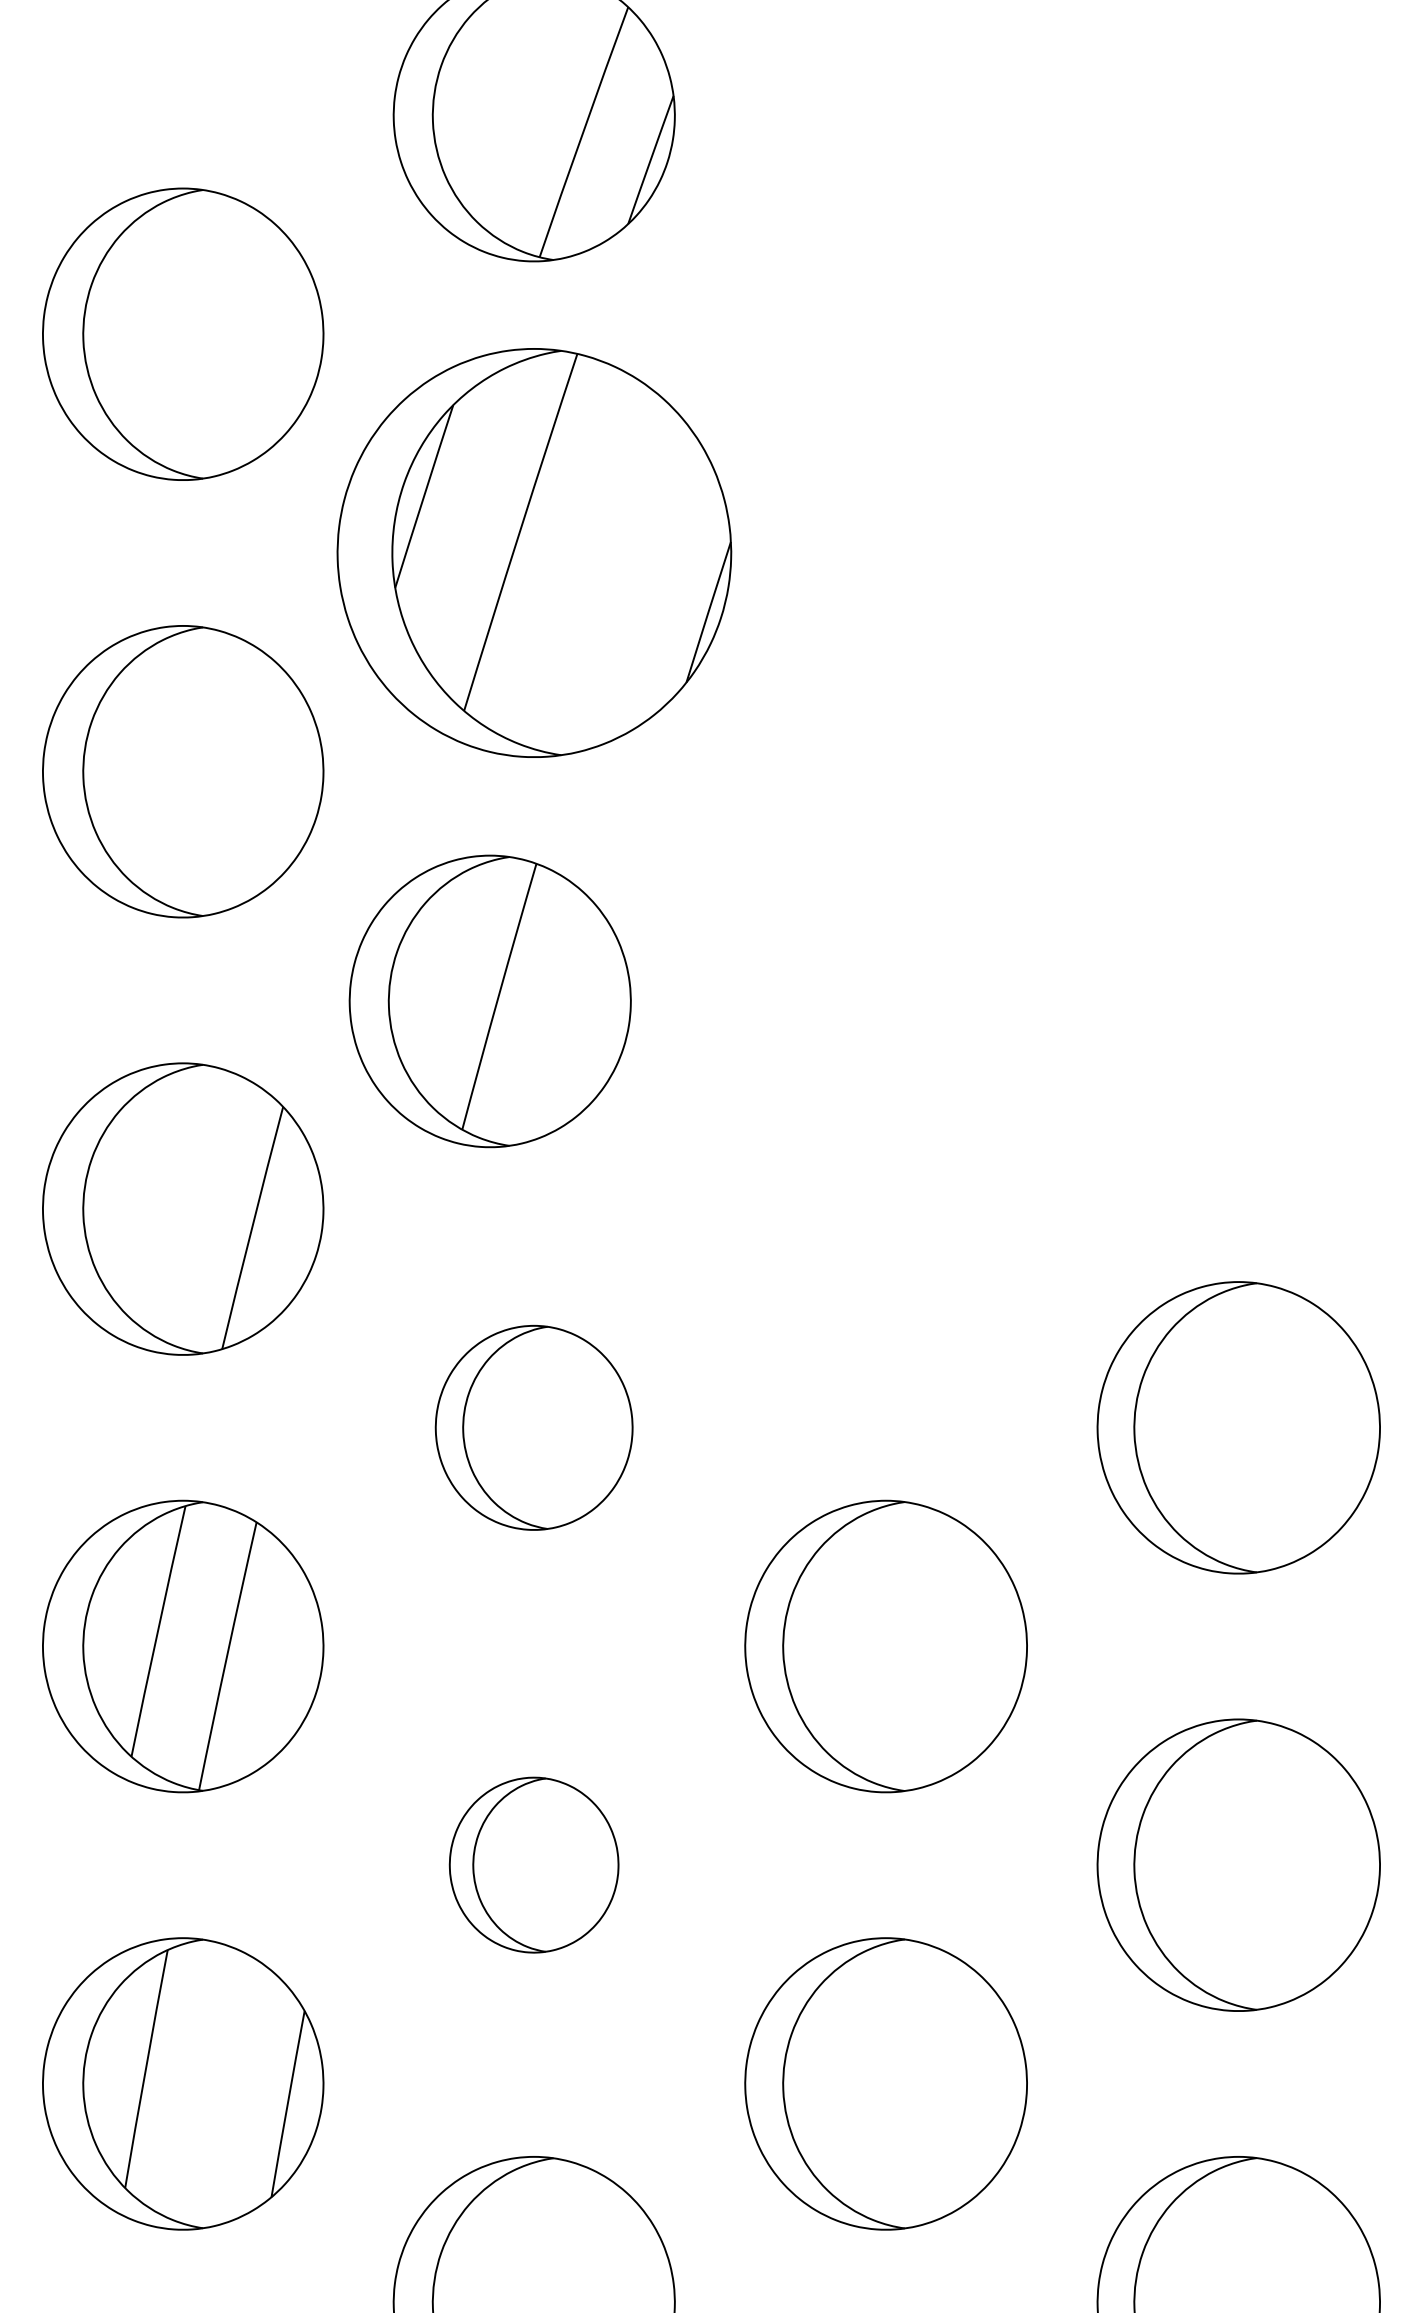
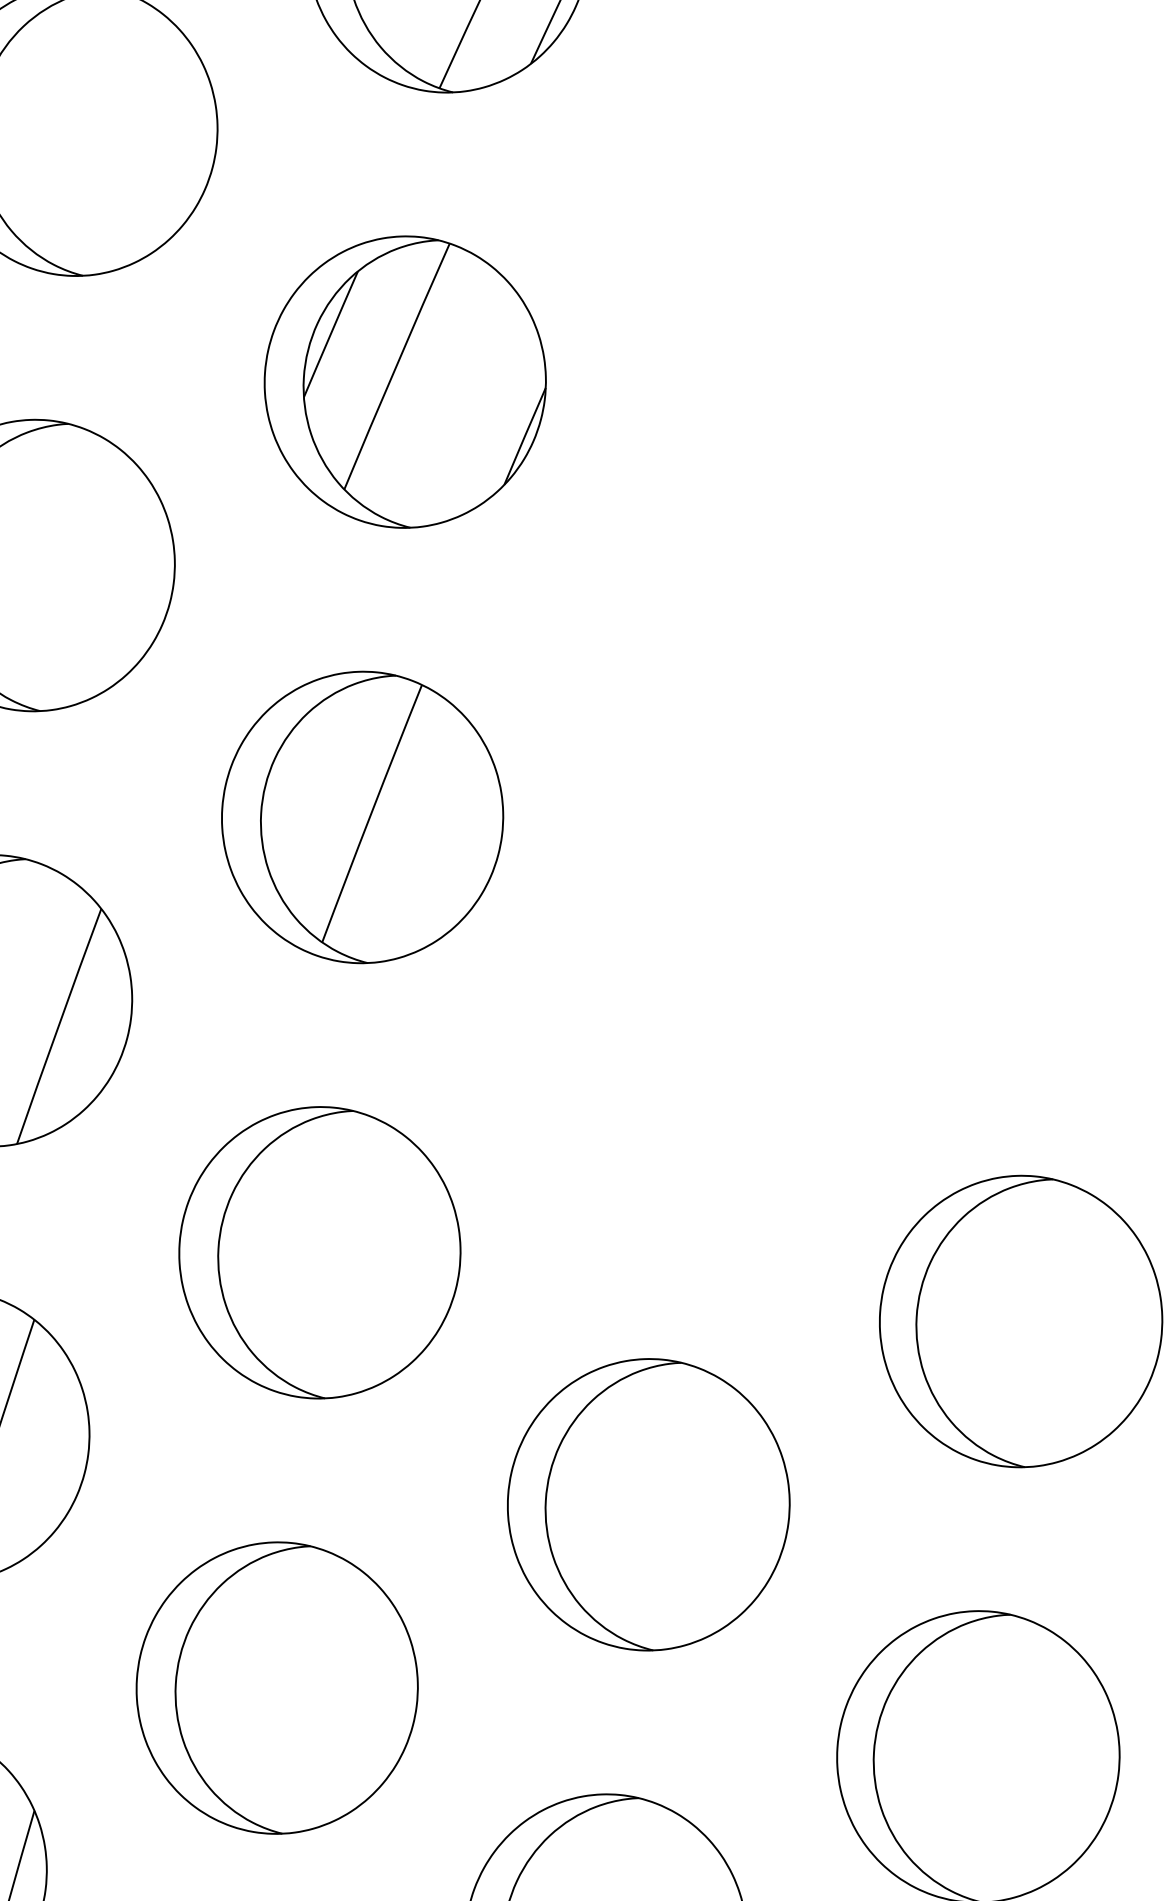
part: (533, 552) -> (404, 381), size x0.71
part: (489, 1001) -> (361, 817), moved
part: (533, 1427) -> (319, 1252), size x1.43
part: (533, 1864) -> (276, 1687), size x1.67

